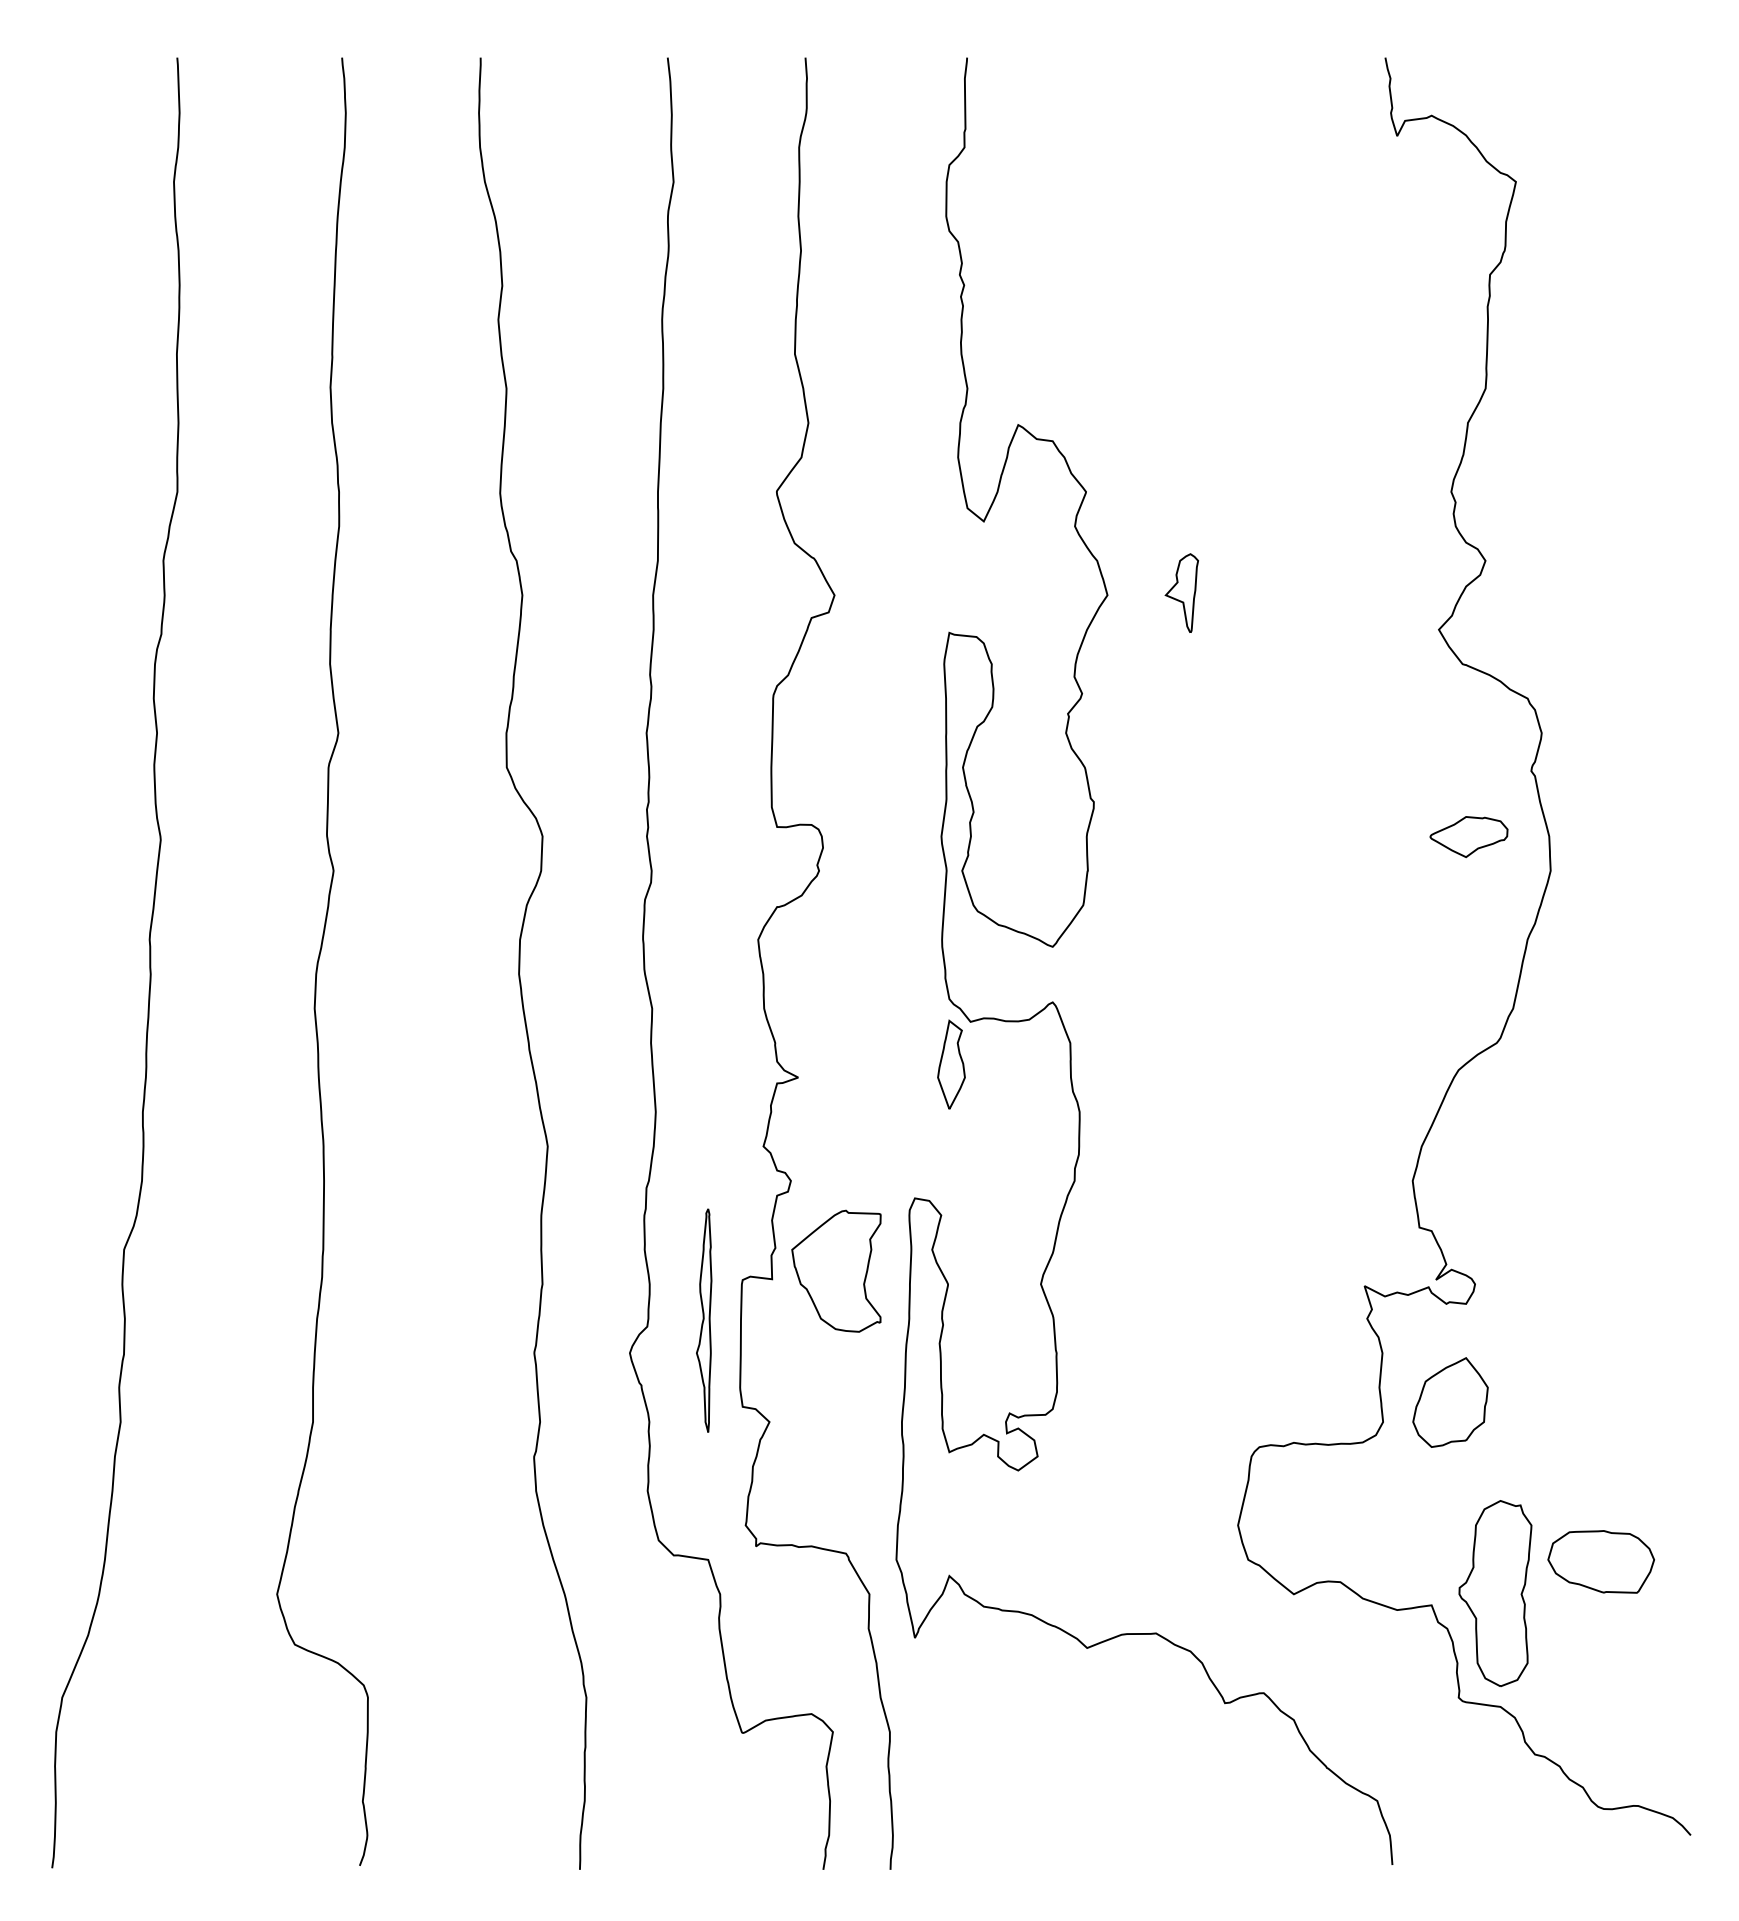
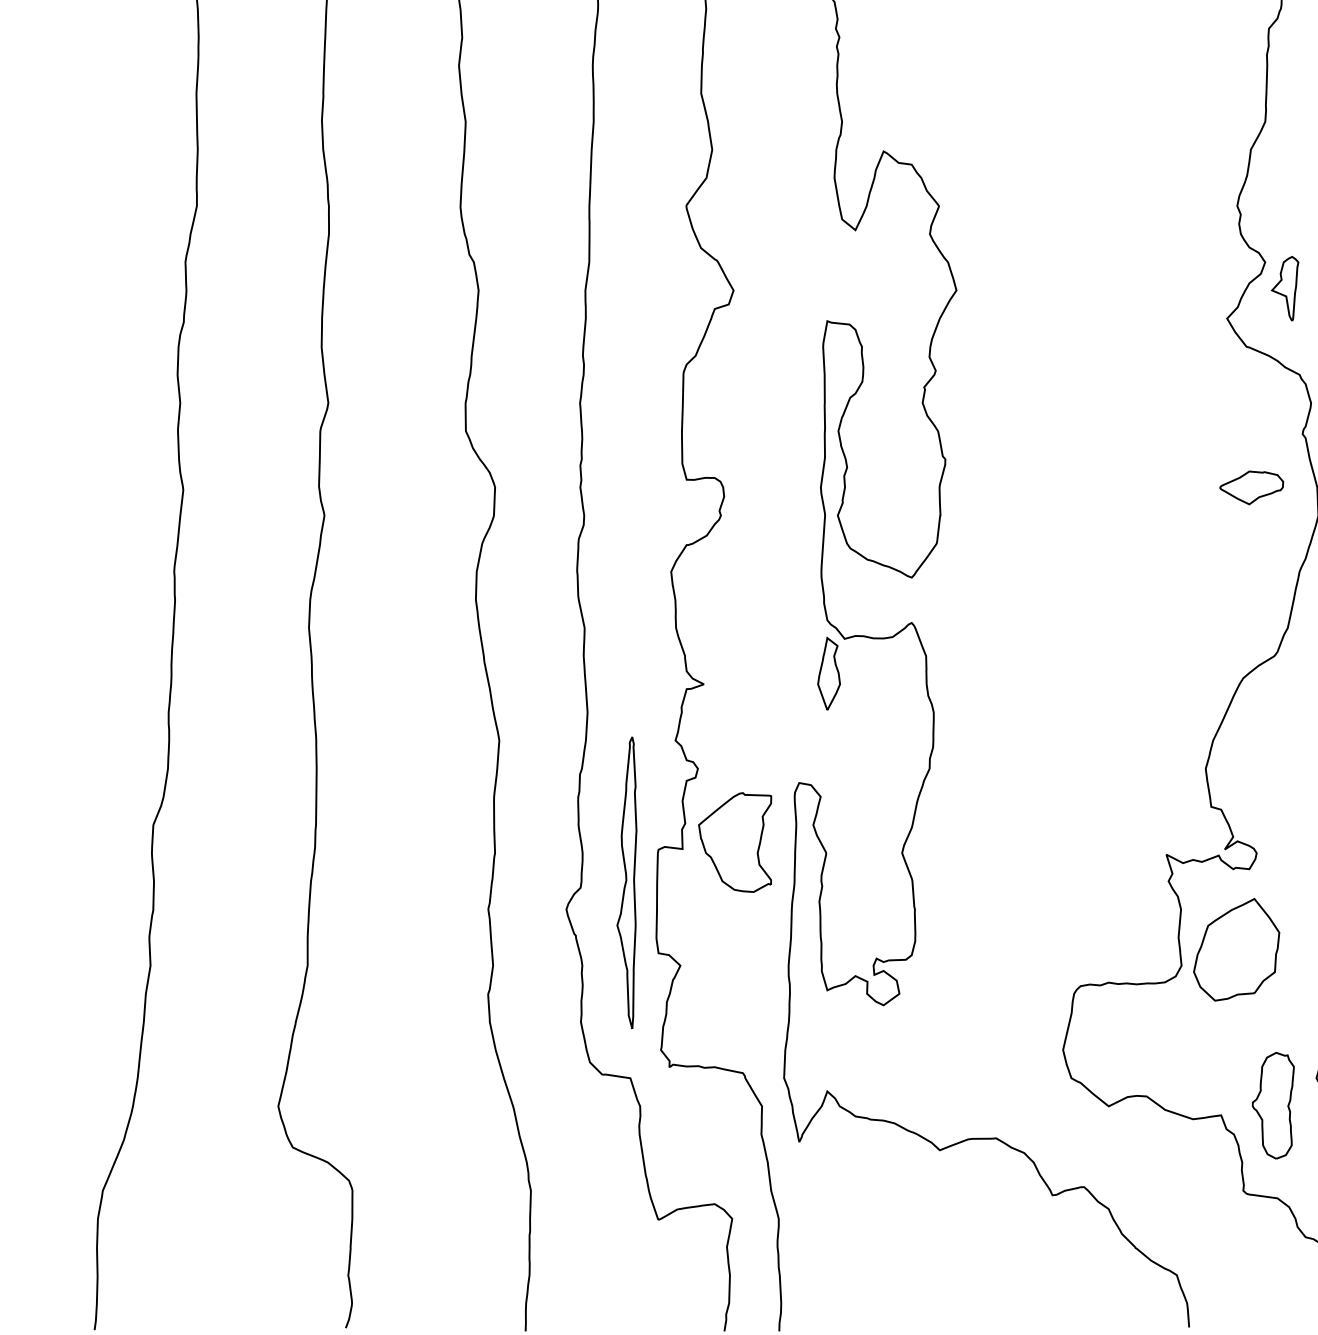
part: (1181, 592) -> (1284, 288), moved
part: (704, 1320) -> (627, 882), size x1.6
part: (1450, 1402) -> (1236, 949), size x1.4
part: (1495, 1593) -> (1273, 1105), size x0.7

